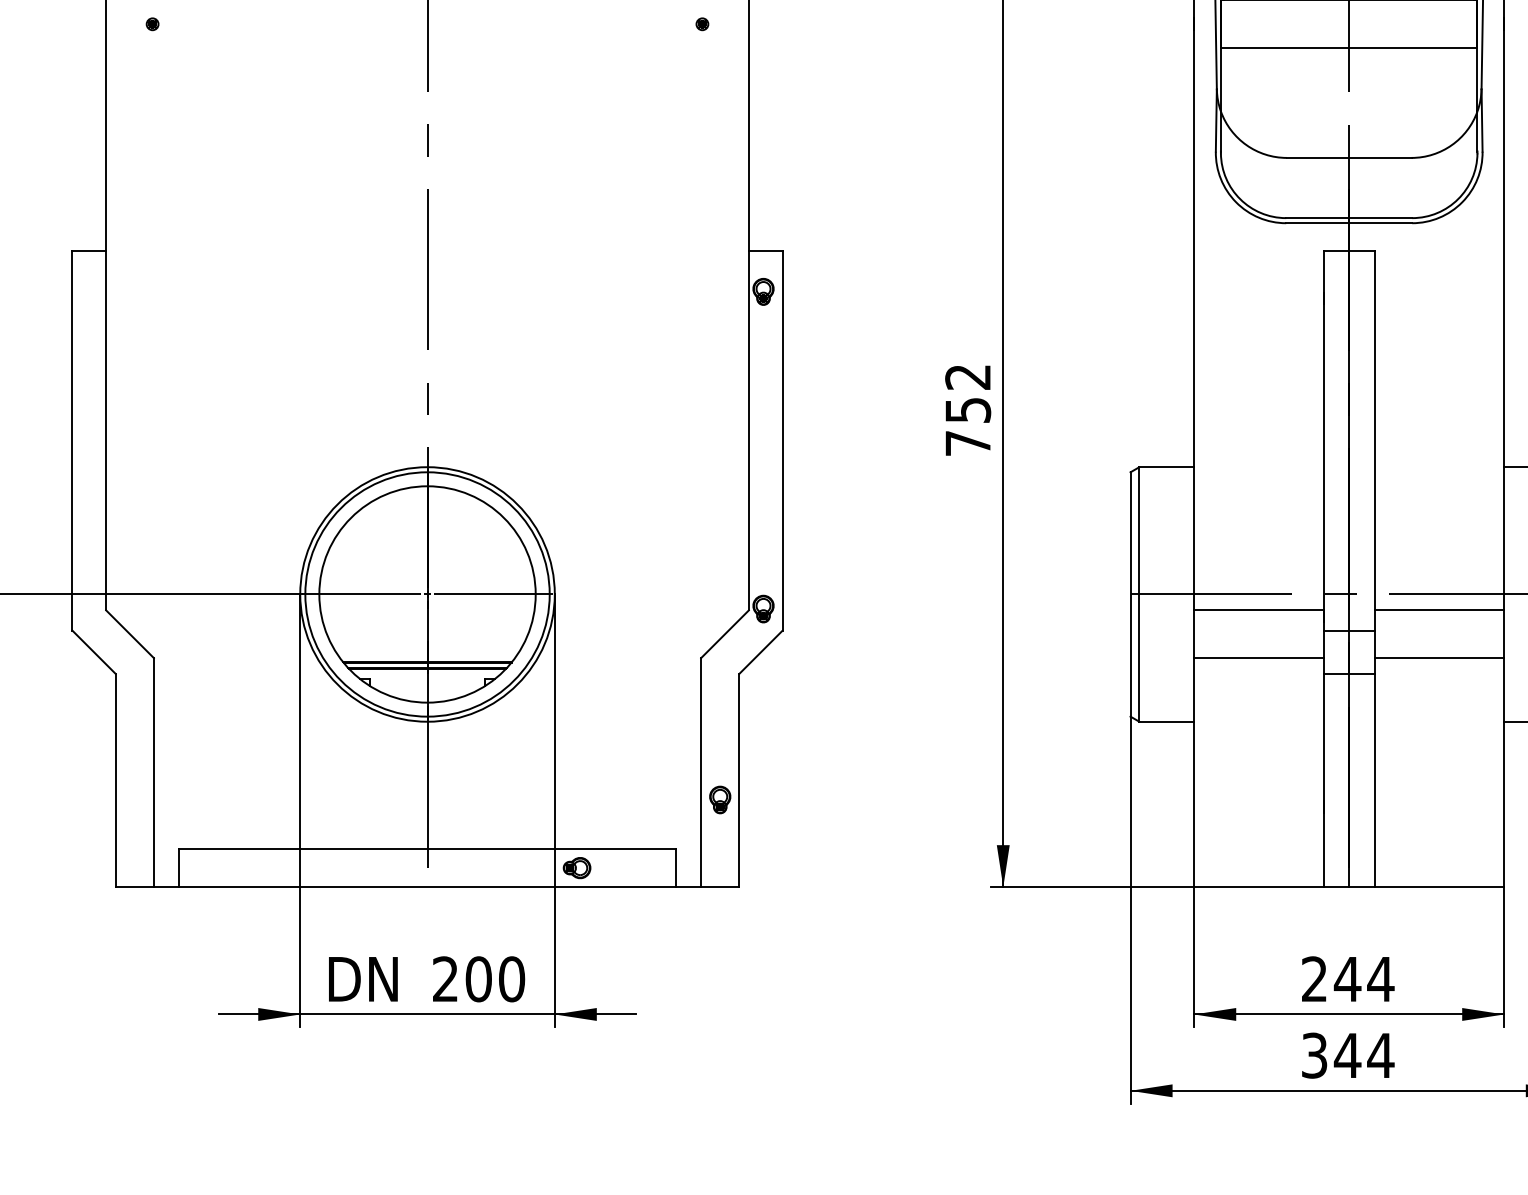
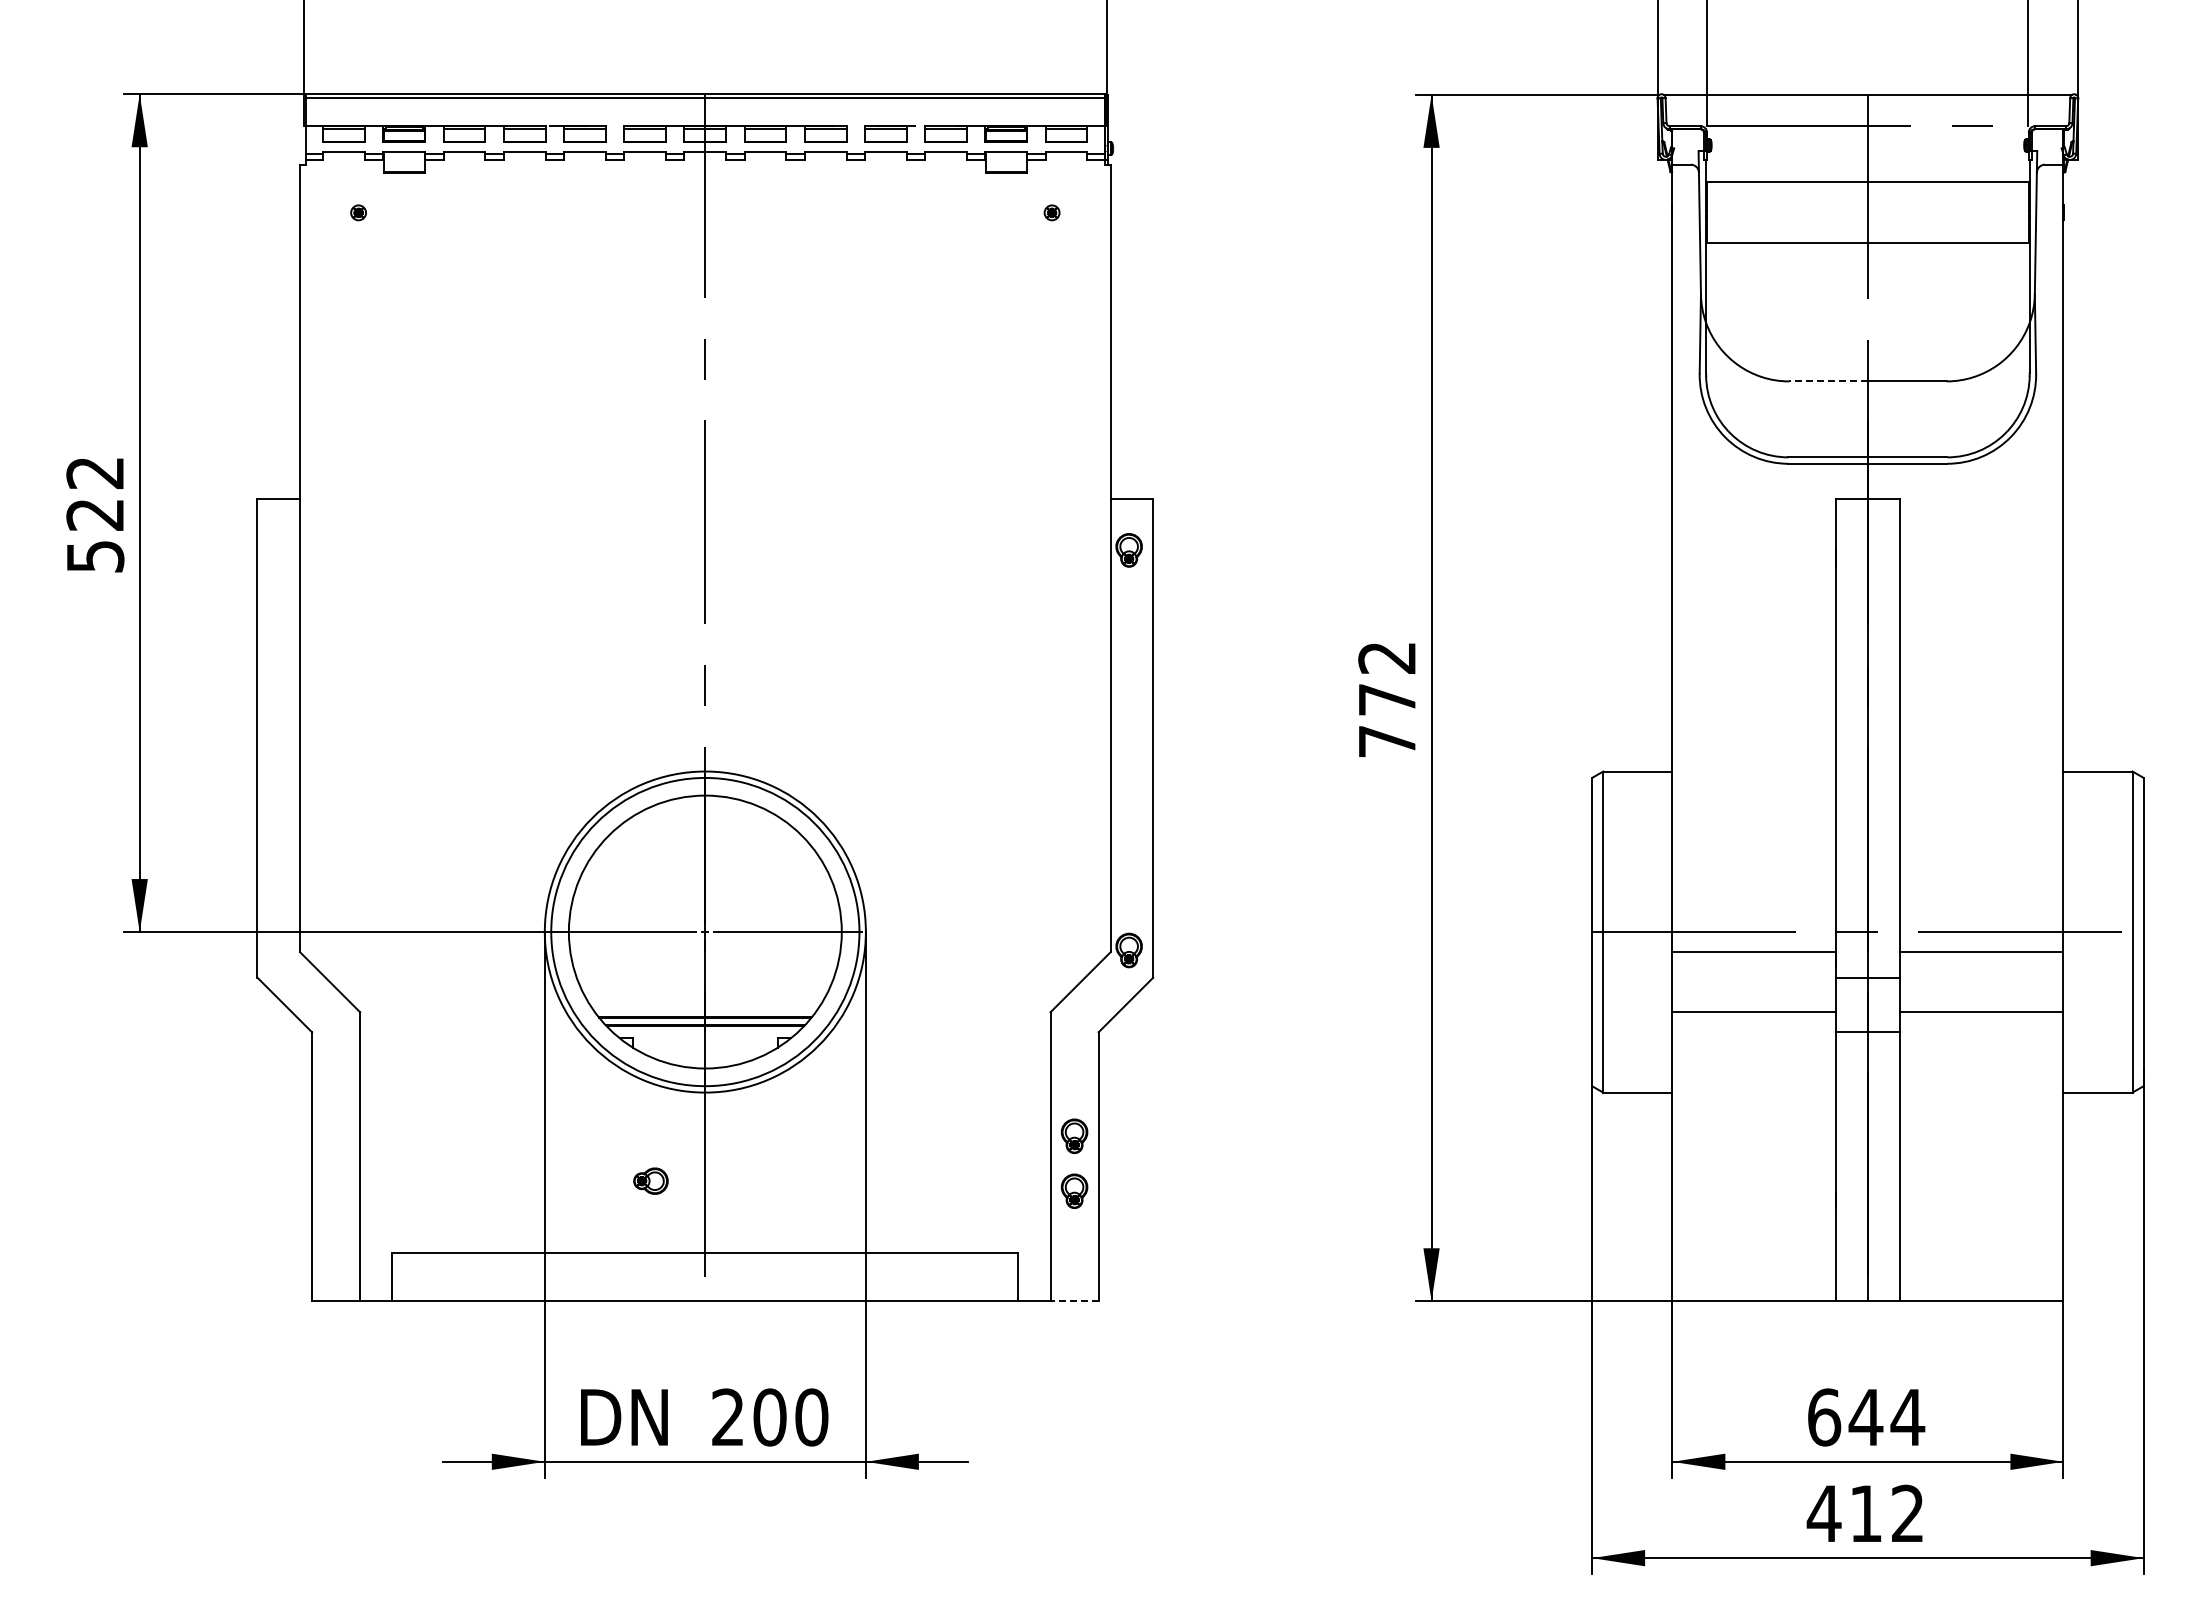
line: (1317, 157) -> (1828, 381), solid -> dashed
text: (968, 410) -> (1387, 699), 752 -> 772
part: (720, 755) -> (1074, 1135), added
part: (576, 867) -> (650, 1180), moved
line: (720, 887) -> (1074, 1301), solid -> dashed
text: (1314, 979) -> (1824, 1417), 244 -> 644
text: (1347, 1055) -> (1865, 1513), 344 -> 412

